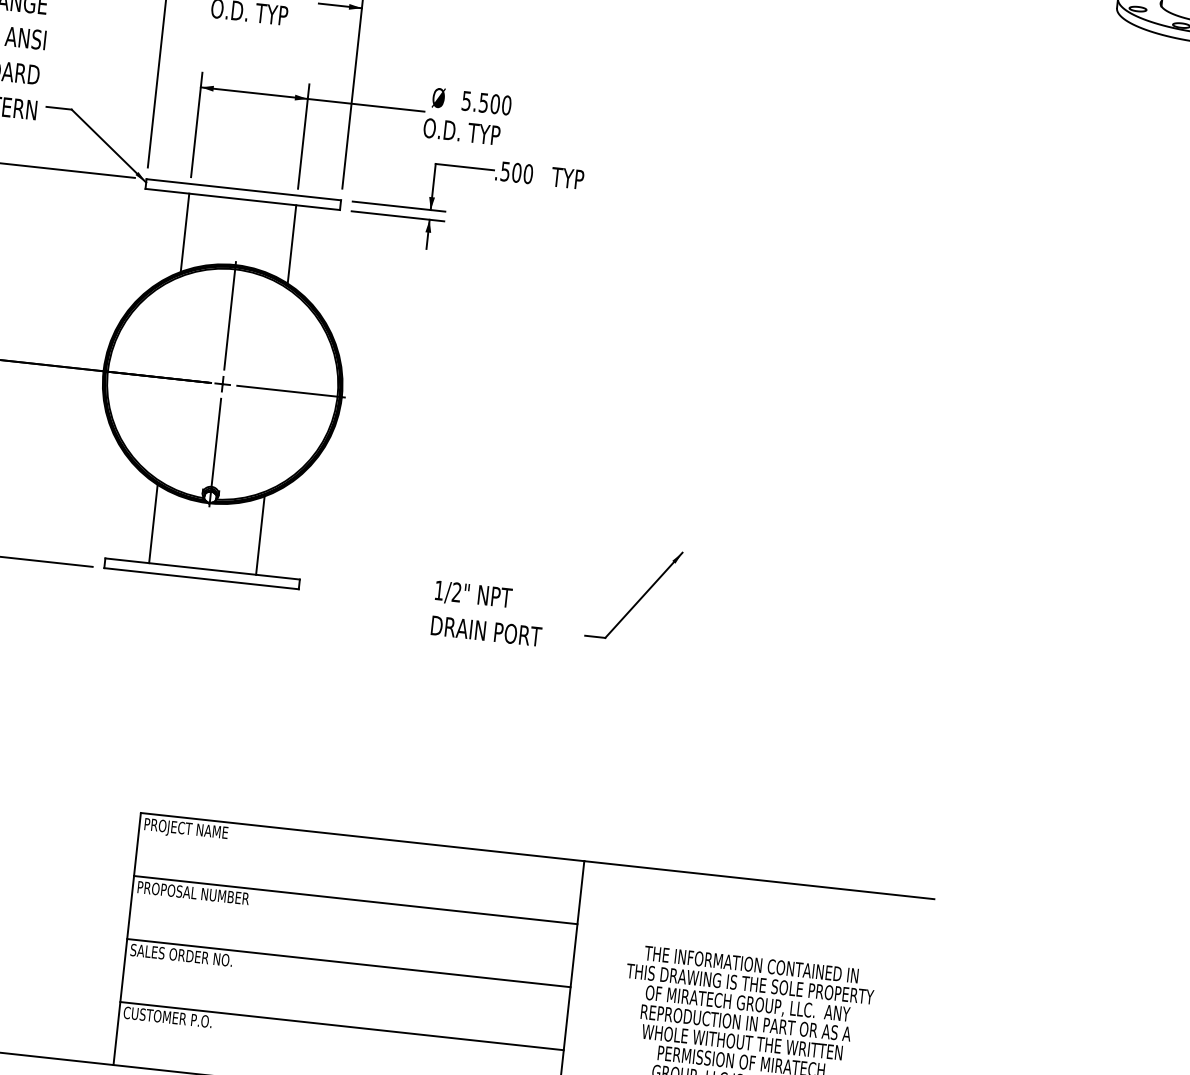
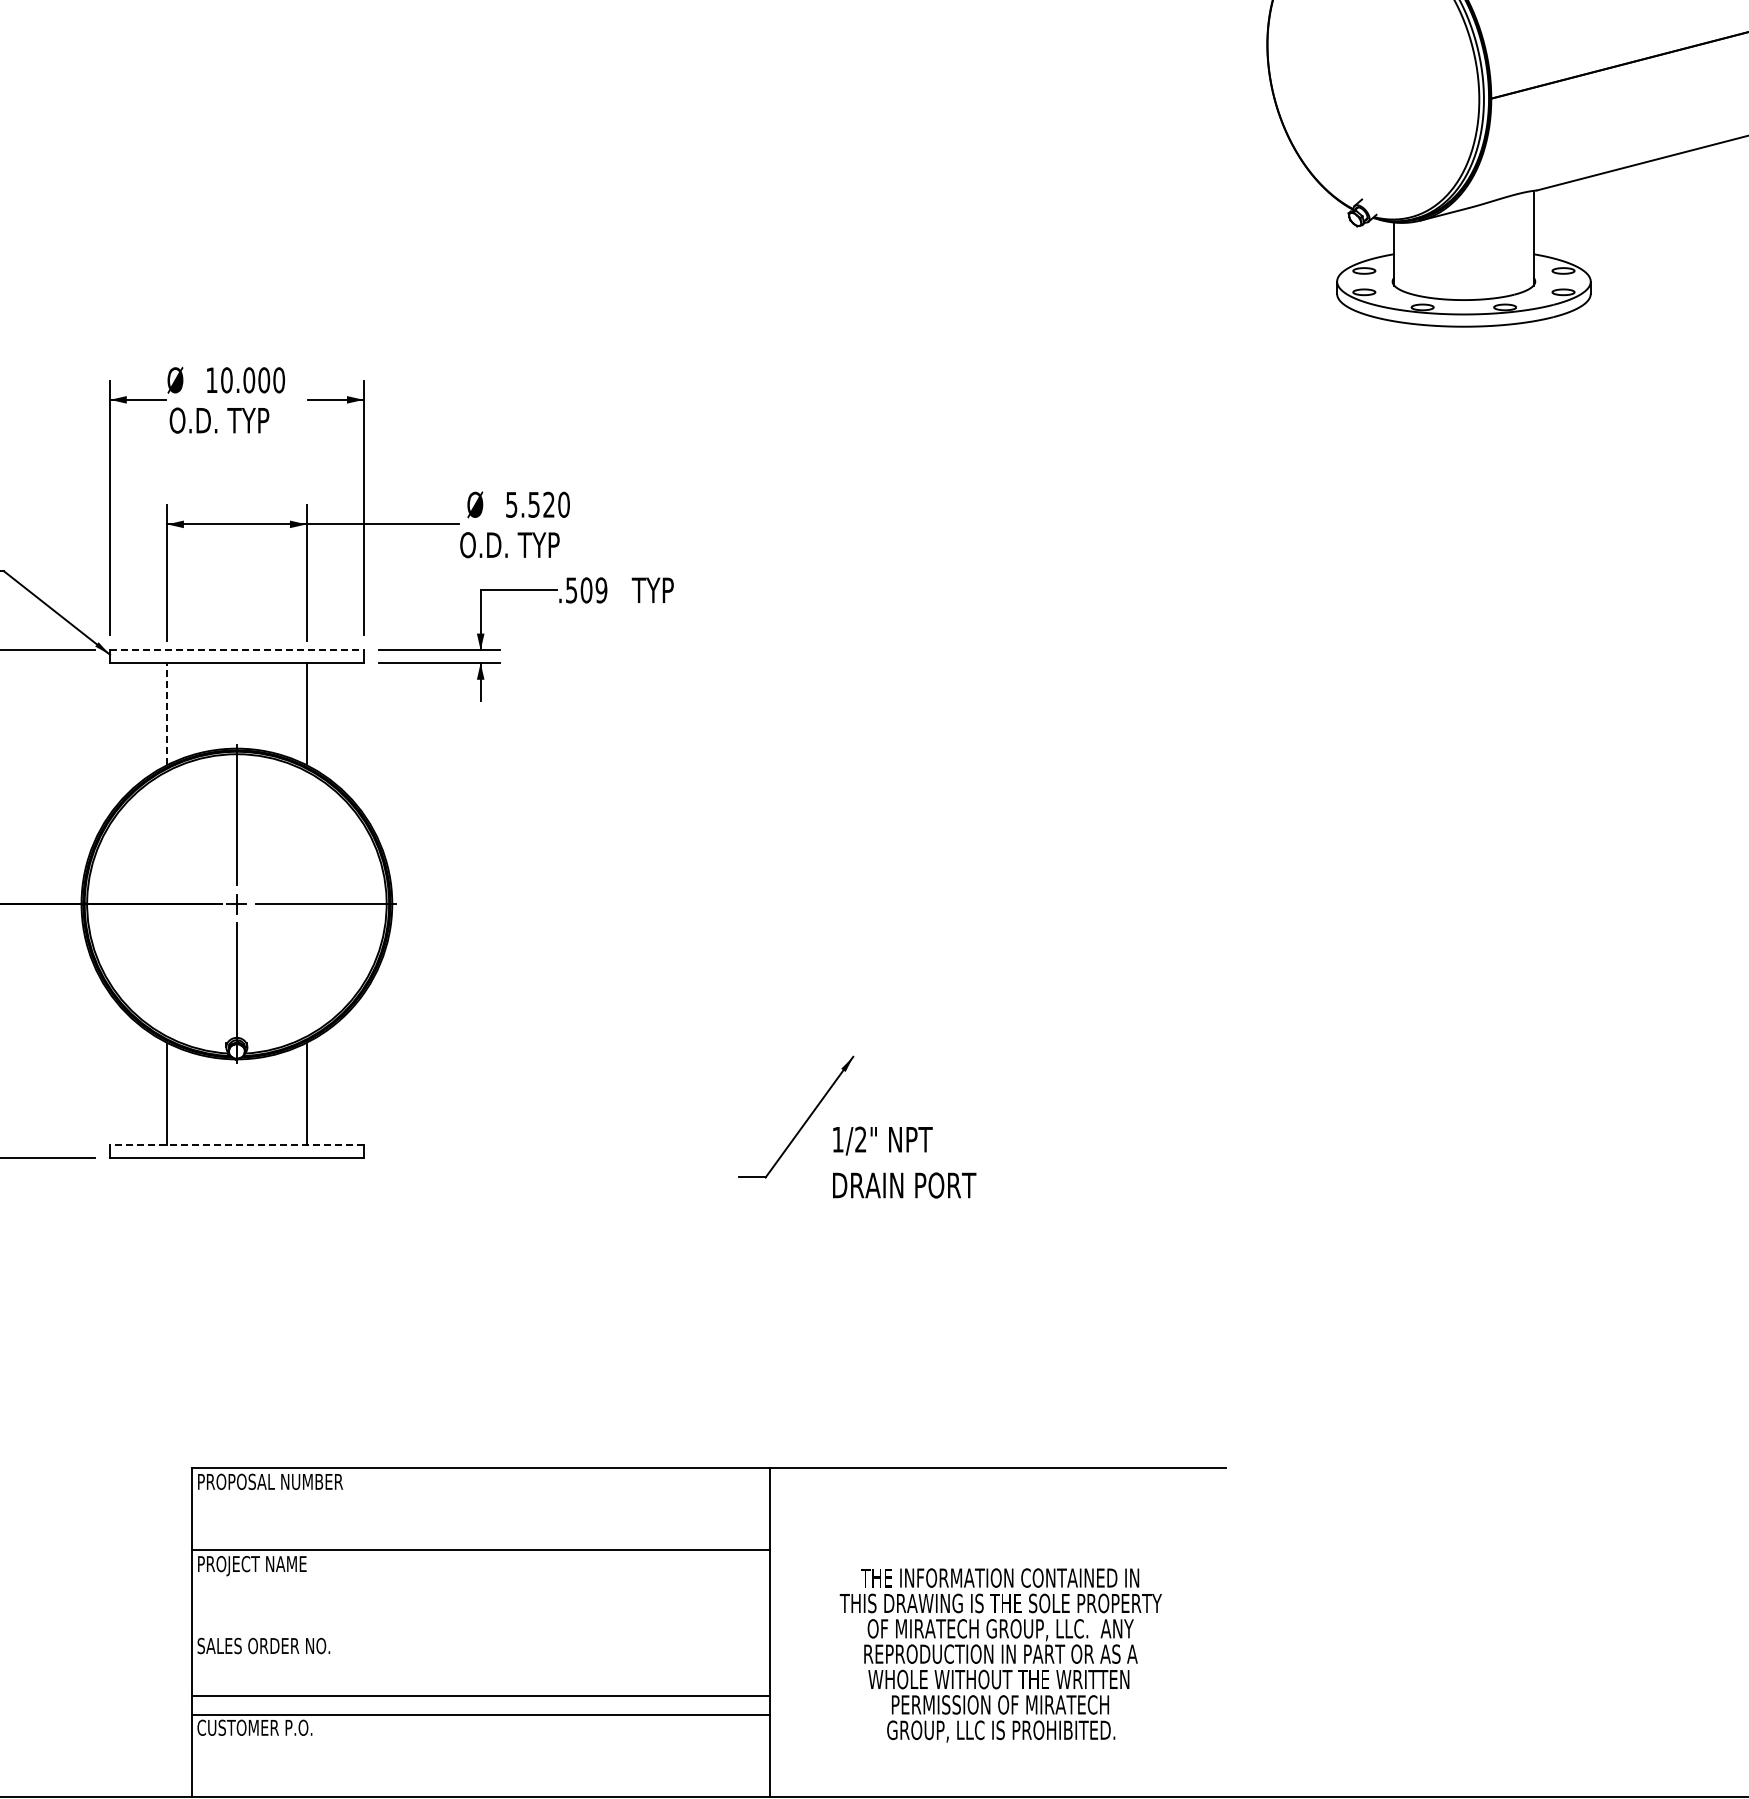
text: (494, 103) -> (548, 504), 5.500 -> 5.520
text: (528, 174) -> (601, 590), .500 -> .509
line: (243, 189) -> (236, 650), solid -> dashed
line: (185, 232) -> (167, 713), solid -> dashed
line: (202, 568) -> (236, 1144), solid -> dashed
text: (488, 613) -> (904, 1162), moved
text: (210, 832) -> (284, 1483), PROJECT NAME -> PROPOSAL NUMBER
text: (204, 895) -> (284, 1565), PROPOSAL NUMBER -> PROJECT NAME
line: (348, 963) -> (480, 1695), moved

